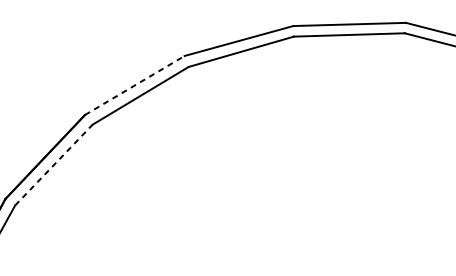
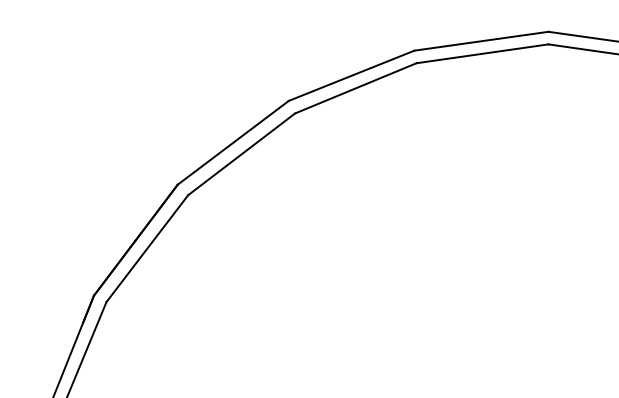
line: (135, 85) -> (233, 142), dashed -> solid
line: (54, 164) -> (147, 248), dashed -> solid

